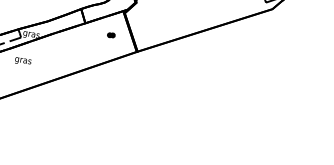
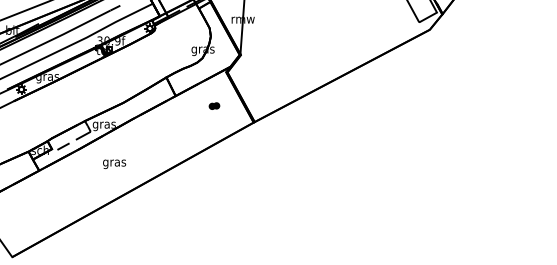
text: (23, 60) -> (114, 163), moved

